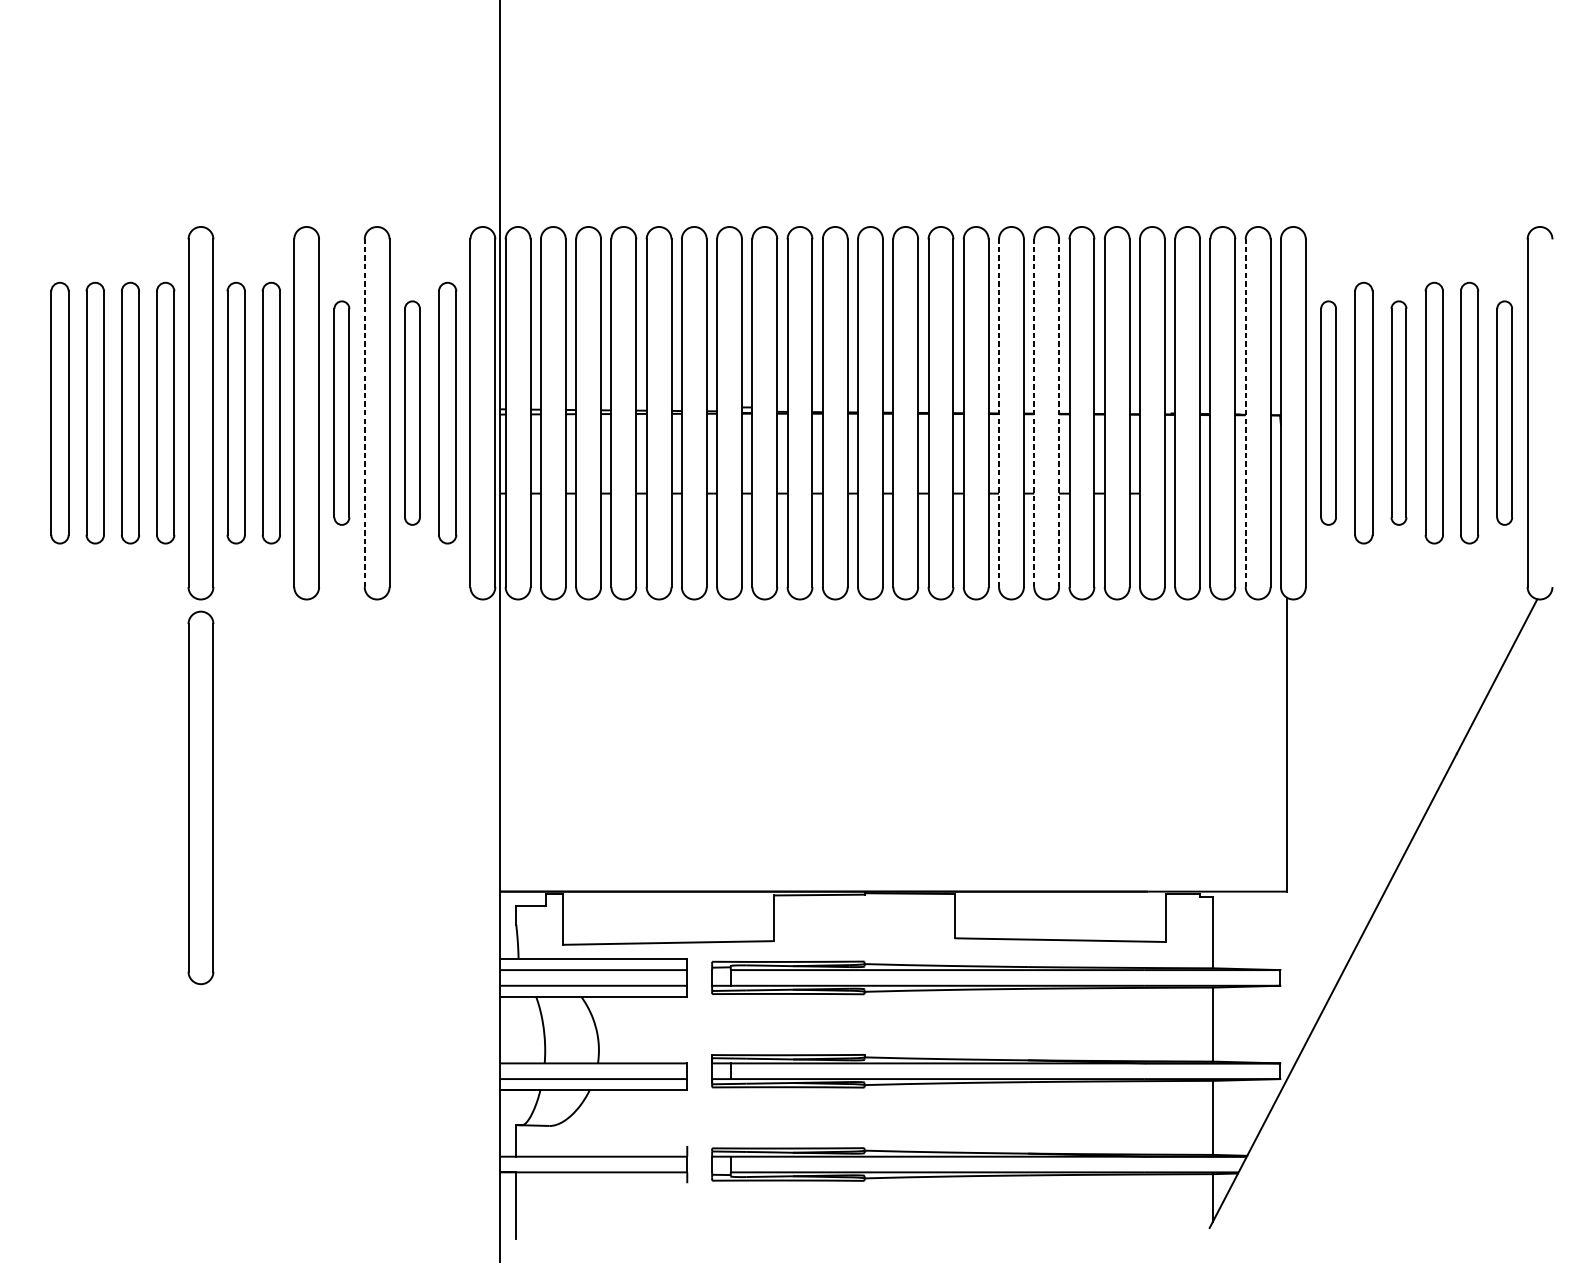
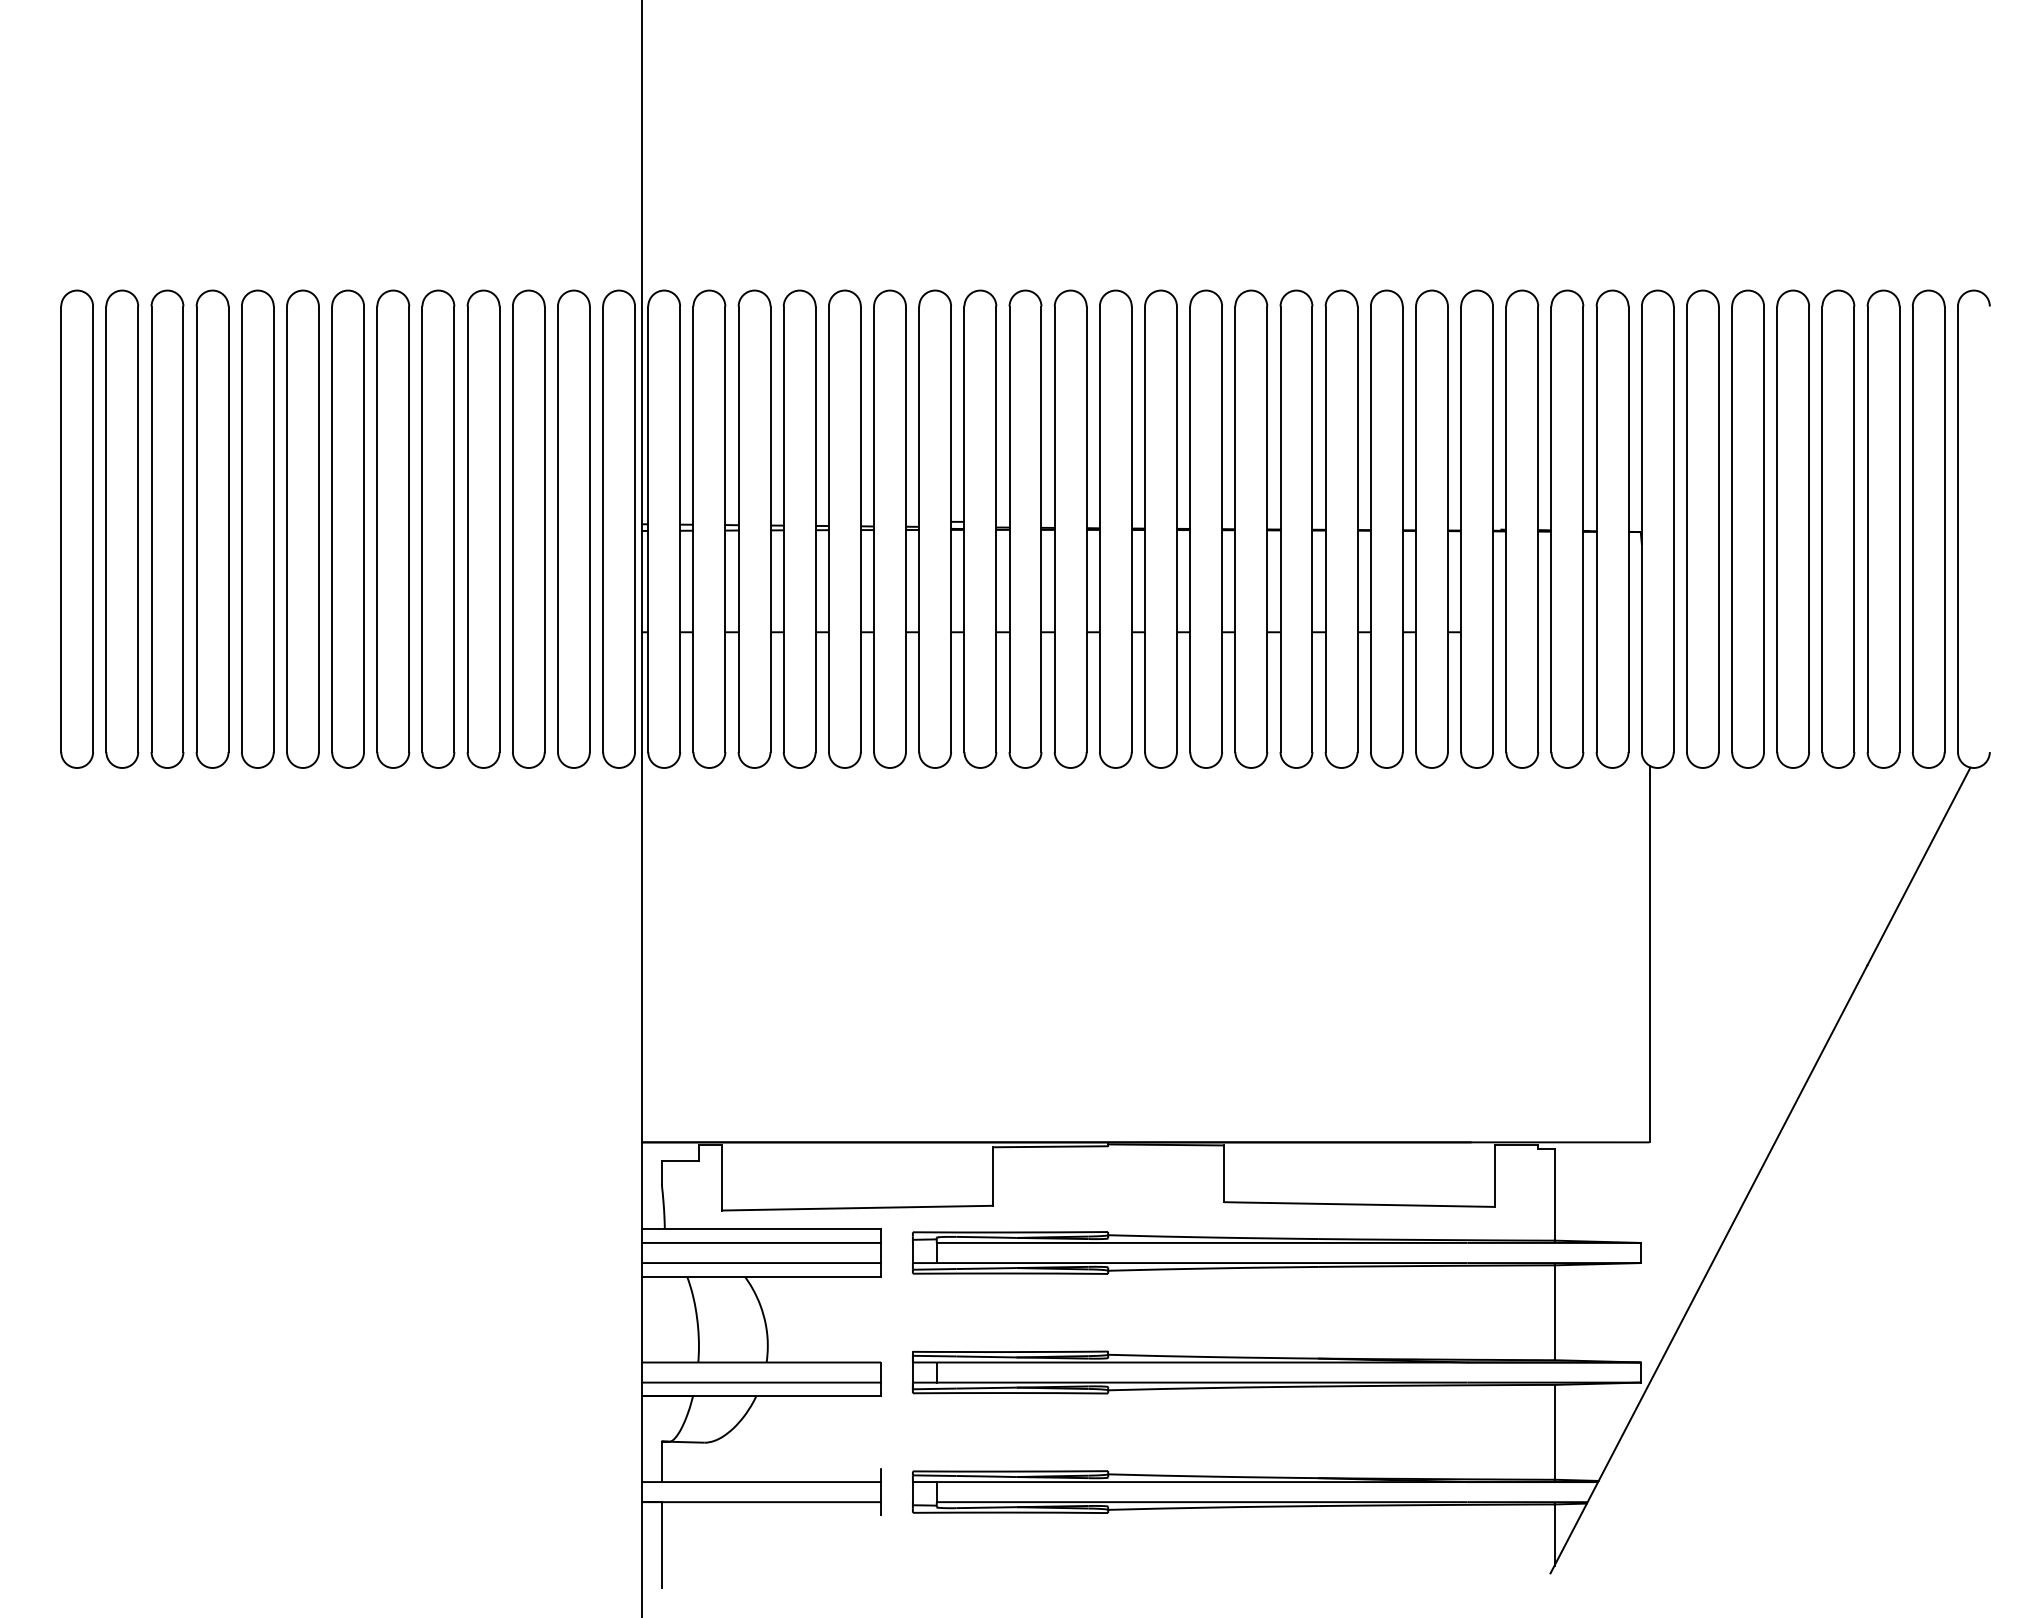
part: (59, 412) -> (76, 528), size x1.43
part: (95, 412) -> (122, 528), size x1.43
part: (130, 412) -> (167, 528), size x1.43
part: (165, 412) -> (212, 528), size x1.43
part: (235, 412) -> (302, 528), size x1.43
part: (270, 412) -> (347, 528), size x1.43
part: (341, 412) -> (438, 528), size x1.67
part: (412, 412) -> (528, 528), size x1.67
part: (447, 412) -> (573, 528), size x1.43
part: (1328, 412) -> (1702, 528), size x1.67
part: (1363, 412) -> (1747, 528), size x1.43
part: (1398, 412) -> (1792, 528), size x1.67
part: (1434, 412) -> (1838, 528), size x1.43
part: (1469, 412) -> (1883, 528), size x1.43
part: (1504, 412) -> (1928, 528), size x1.67
line: (364, 413) -> (467, 529), dashed -> solid
line: (998, 413) -> (1280, 529), dashed -> solid
line: (1034, 413) -> (1325, 529), dashed -> solid
line: (1059, 413) -> (1357, 529), dashed -> solid
line: (1245, 413) -> (1596, 529), dashed -> solid
part: (200, 797) -> (257, 1021), removed

